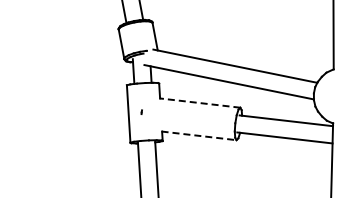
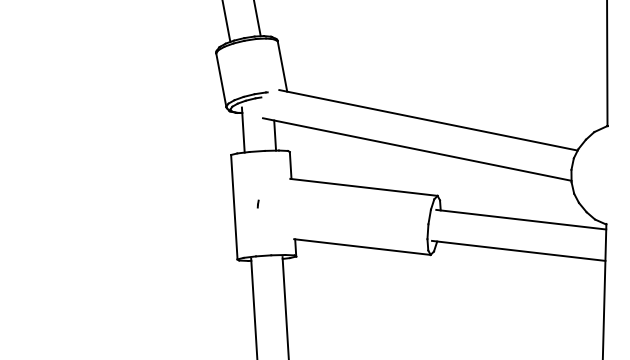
line: (199, 103) -> (363, 188), dashed -> solid
line: (199, 135) -> (363, 246), dashed -> solid

